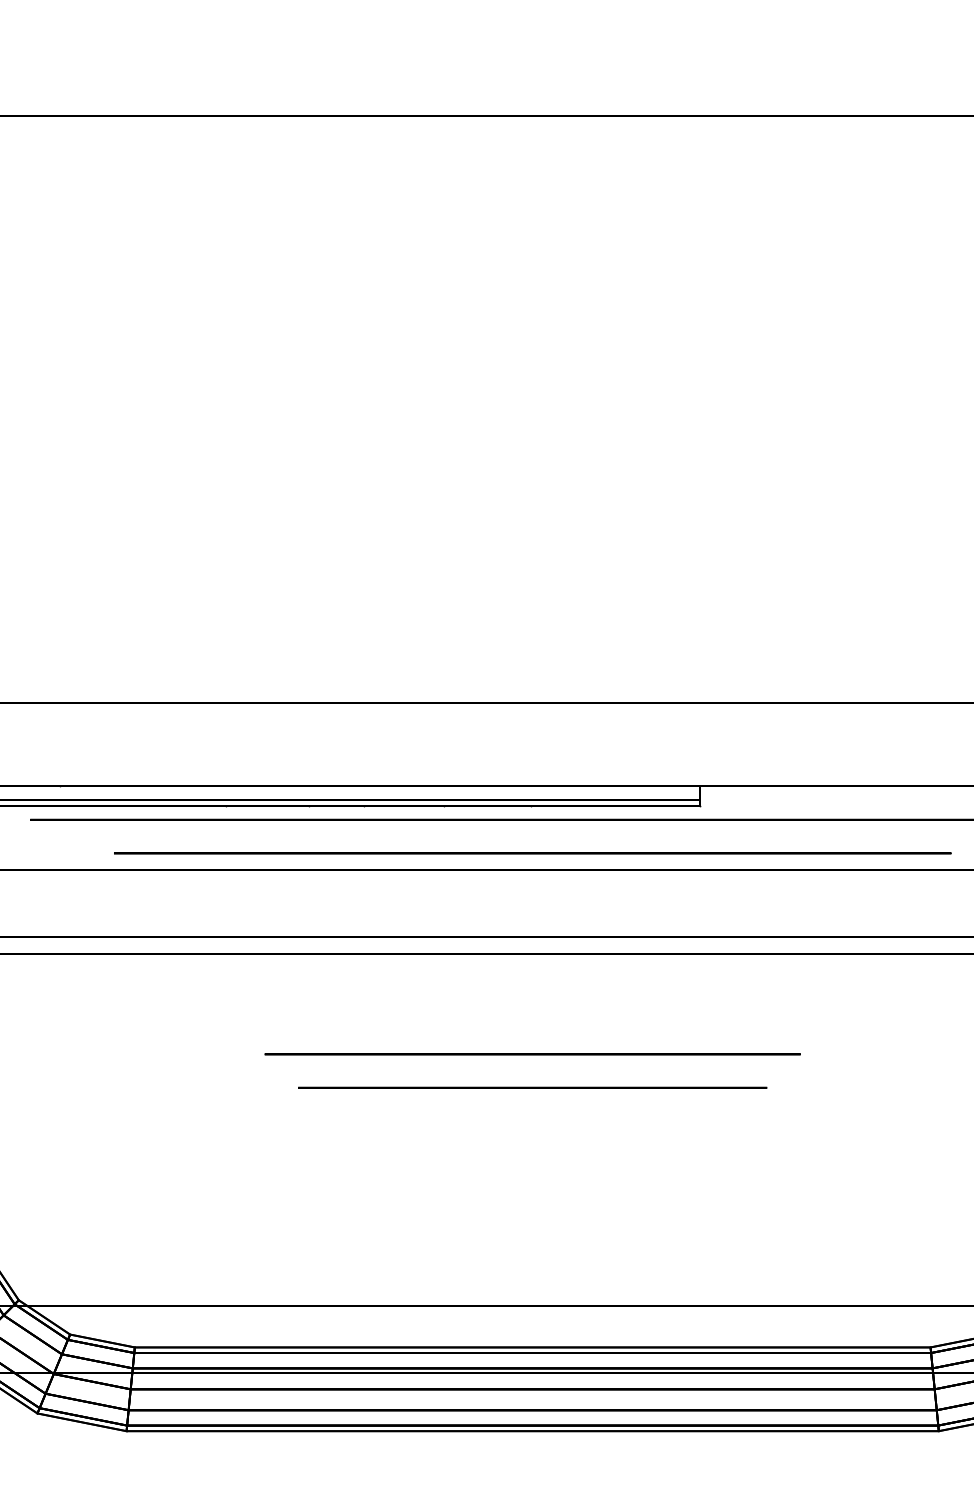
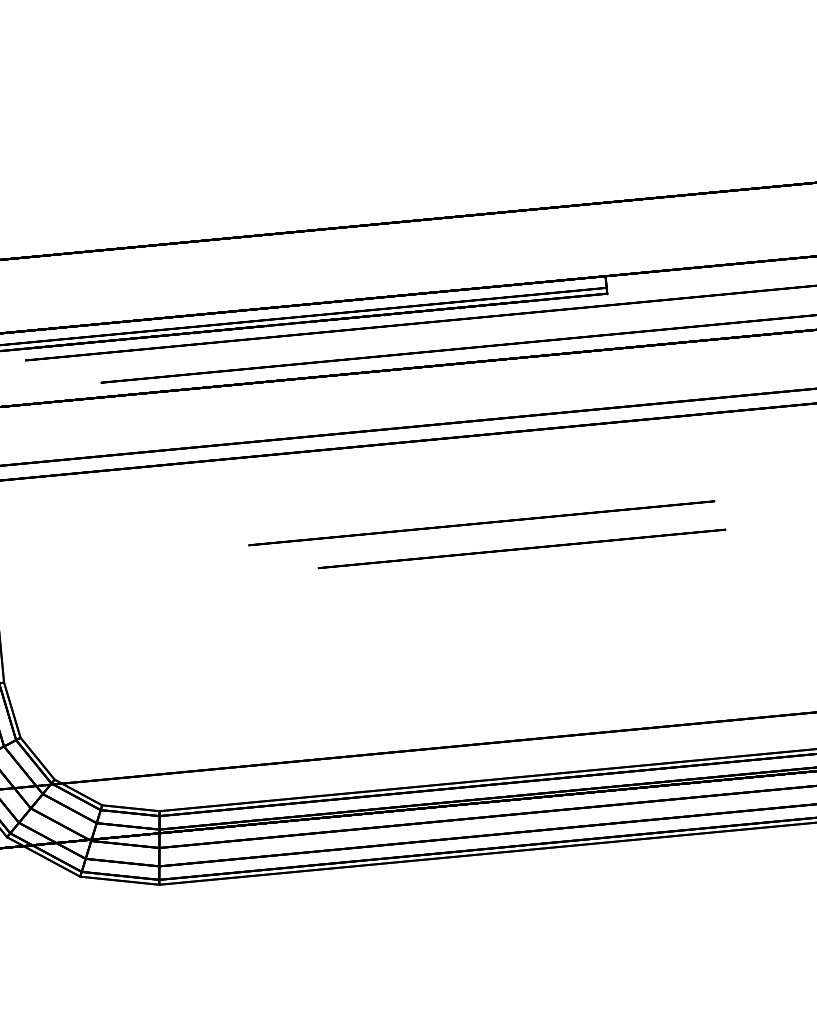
circle: (532, 1087) -> (521, 548), moved

